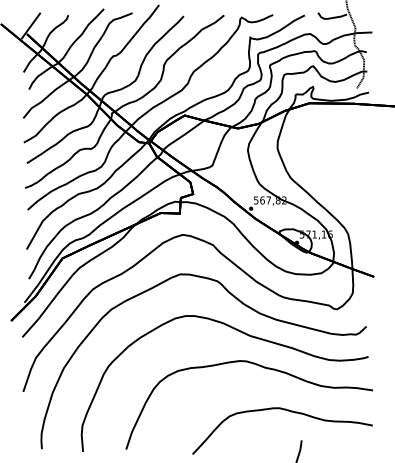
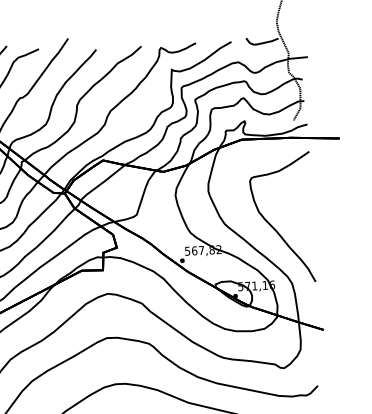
curve: (333, 181) -> (272, 225), added

